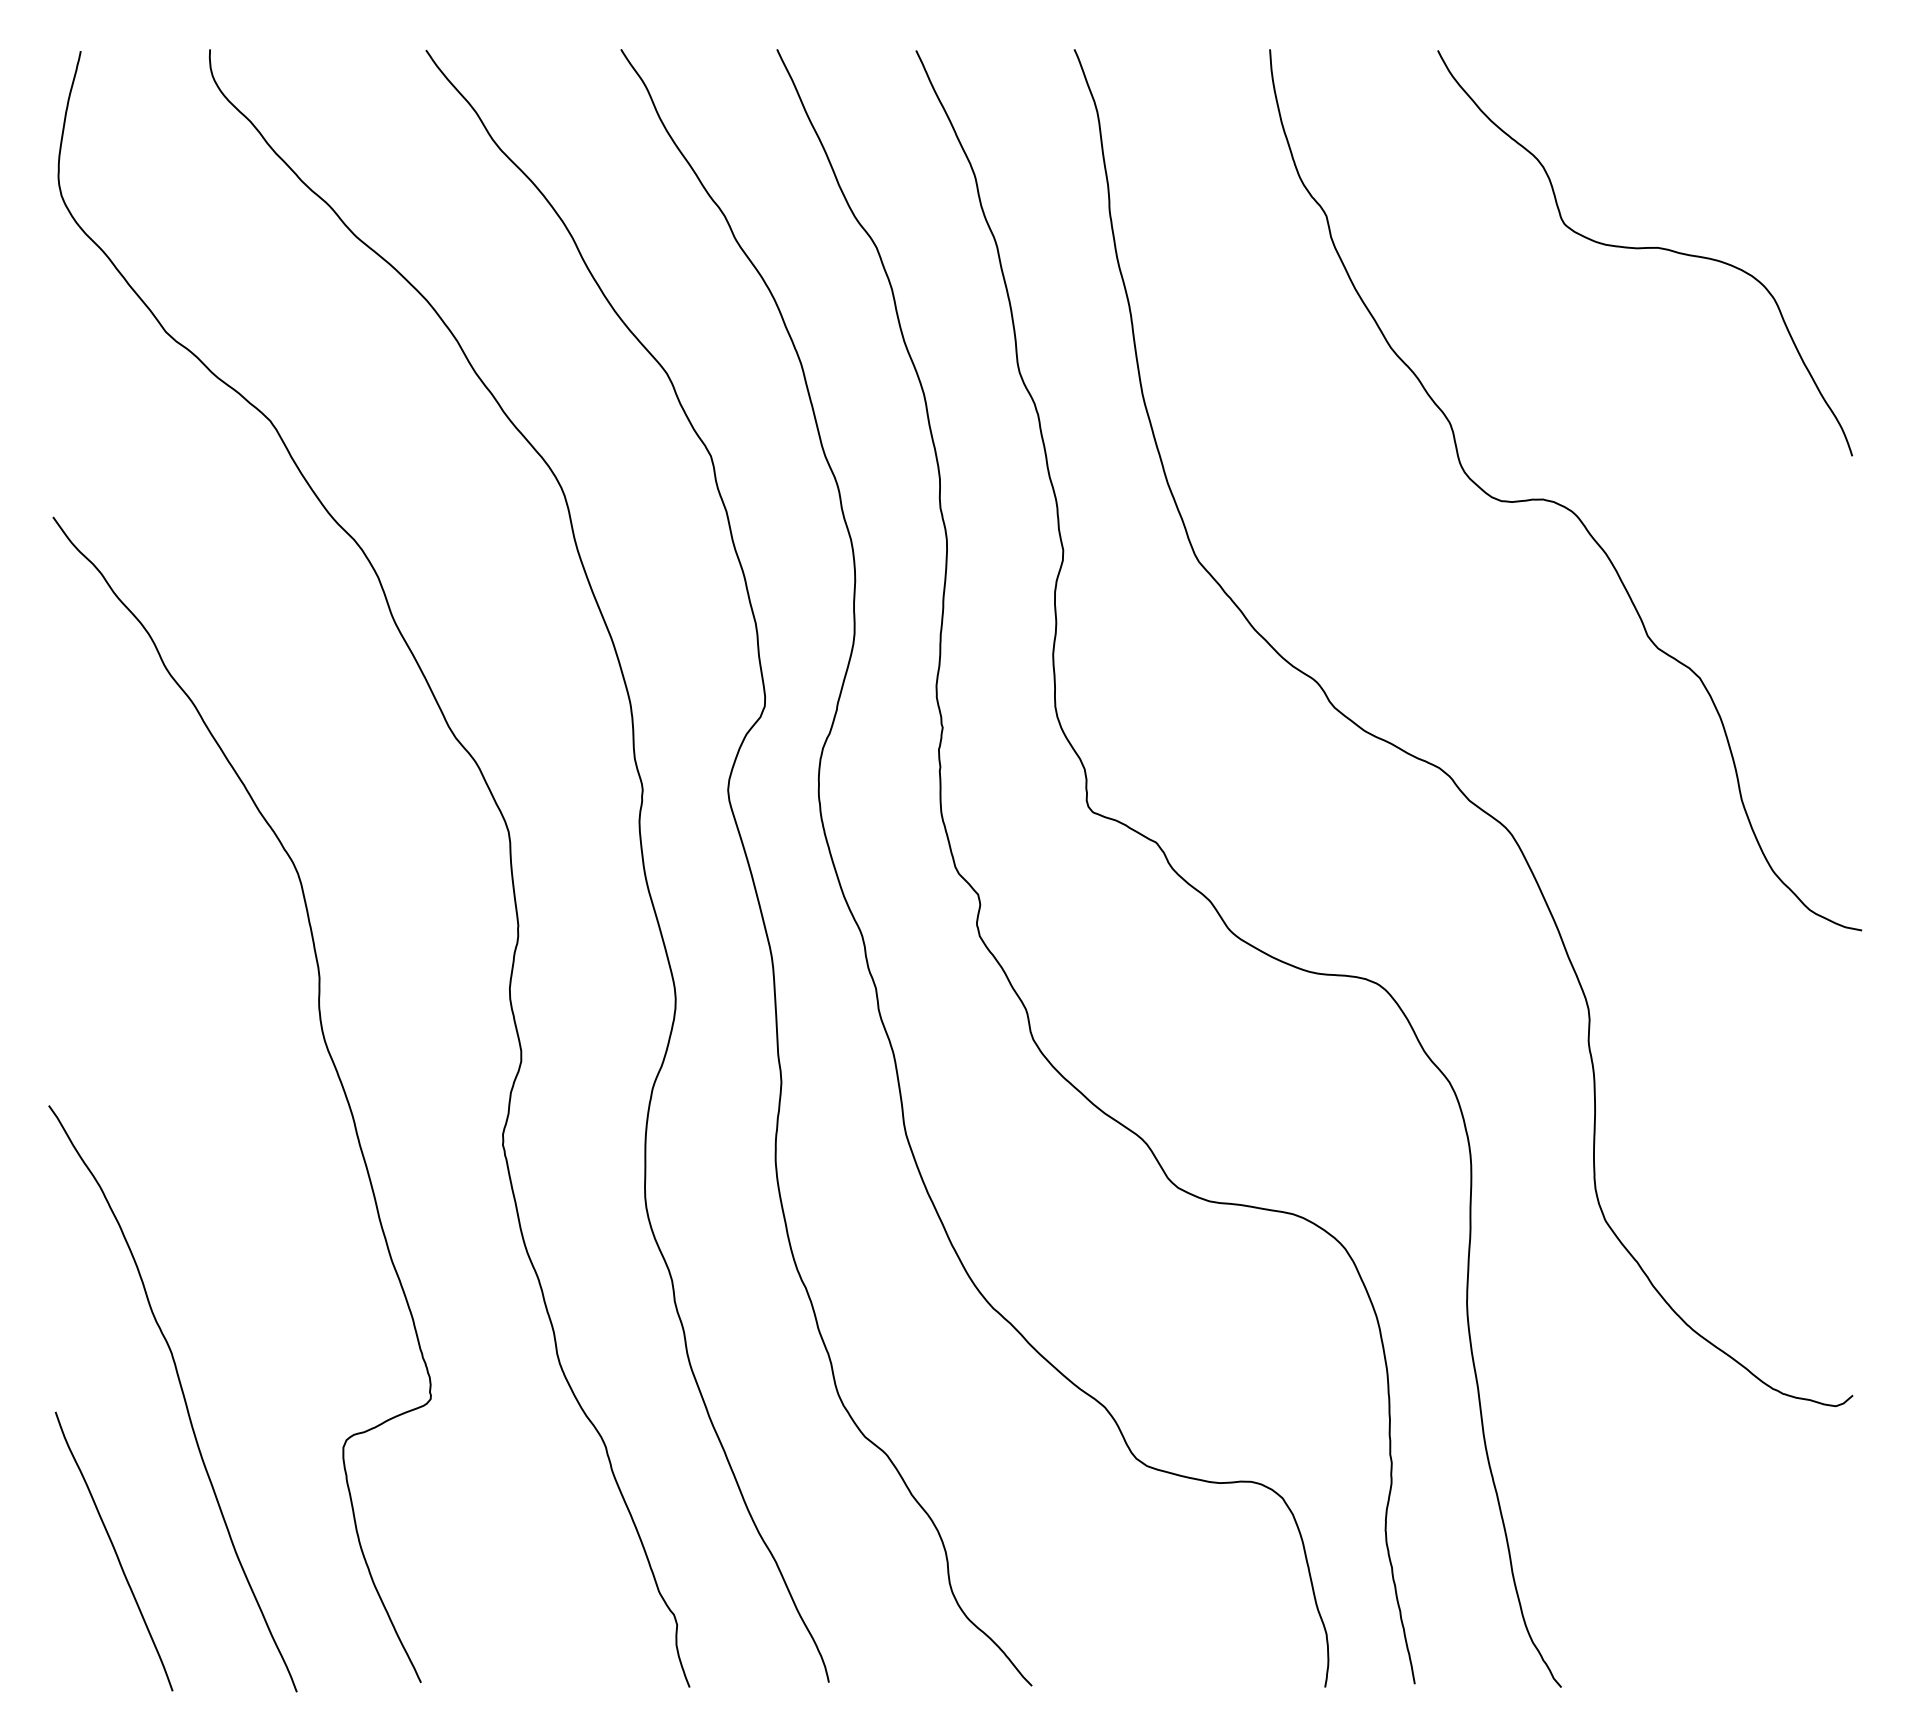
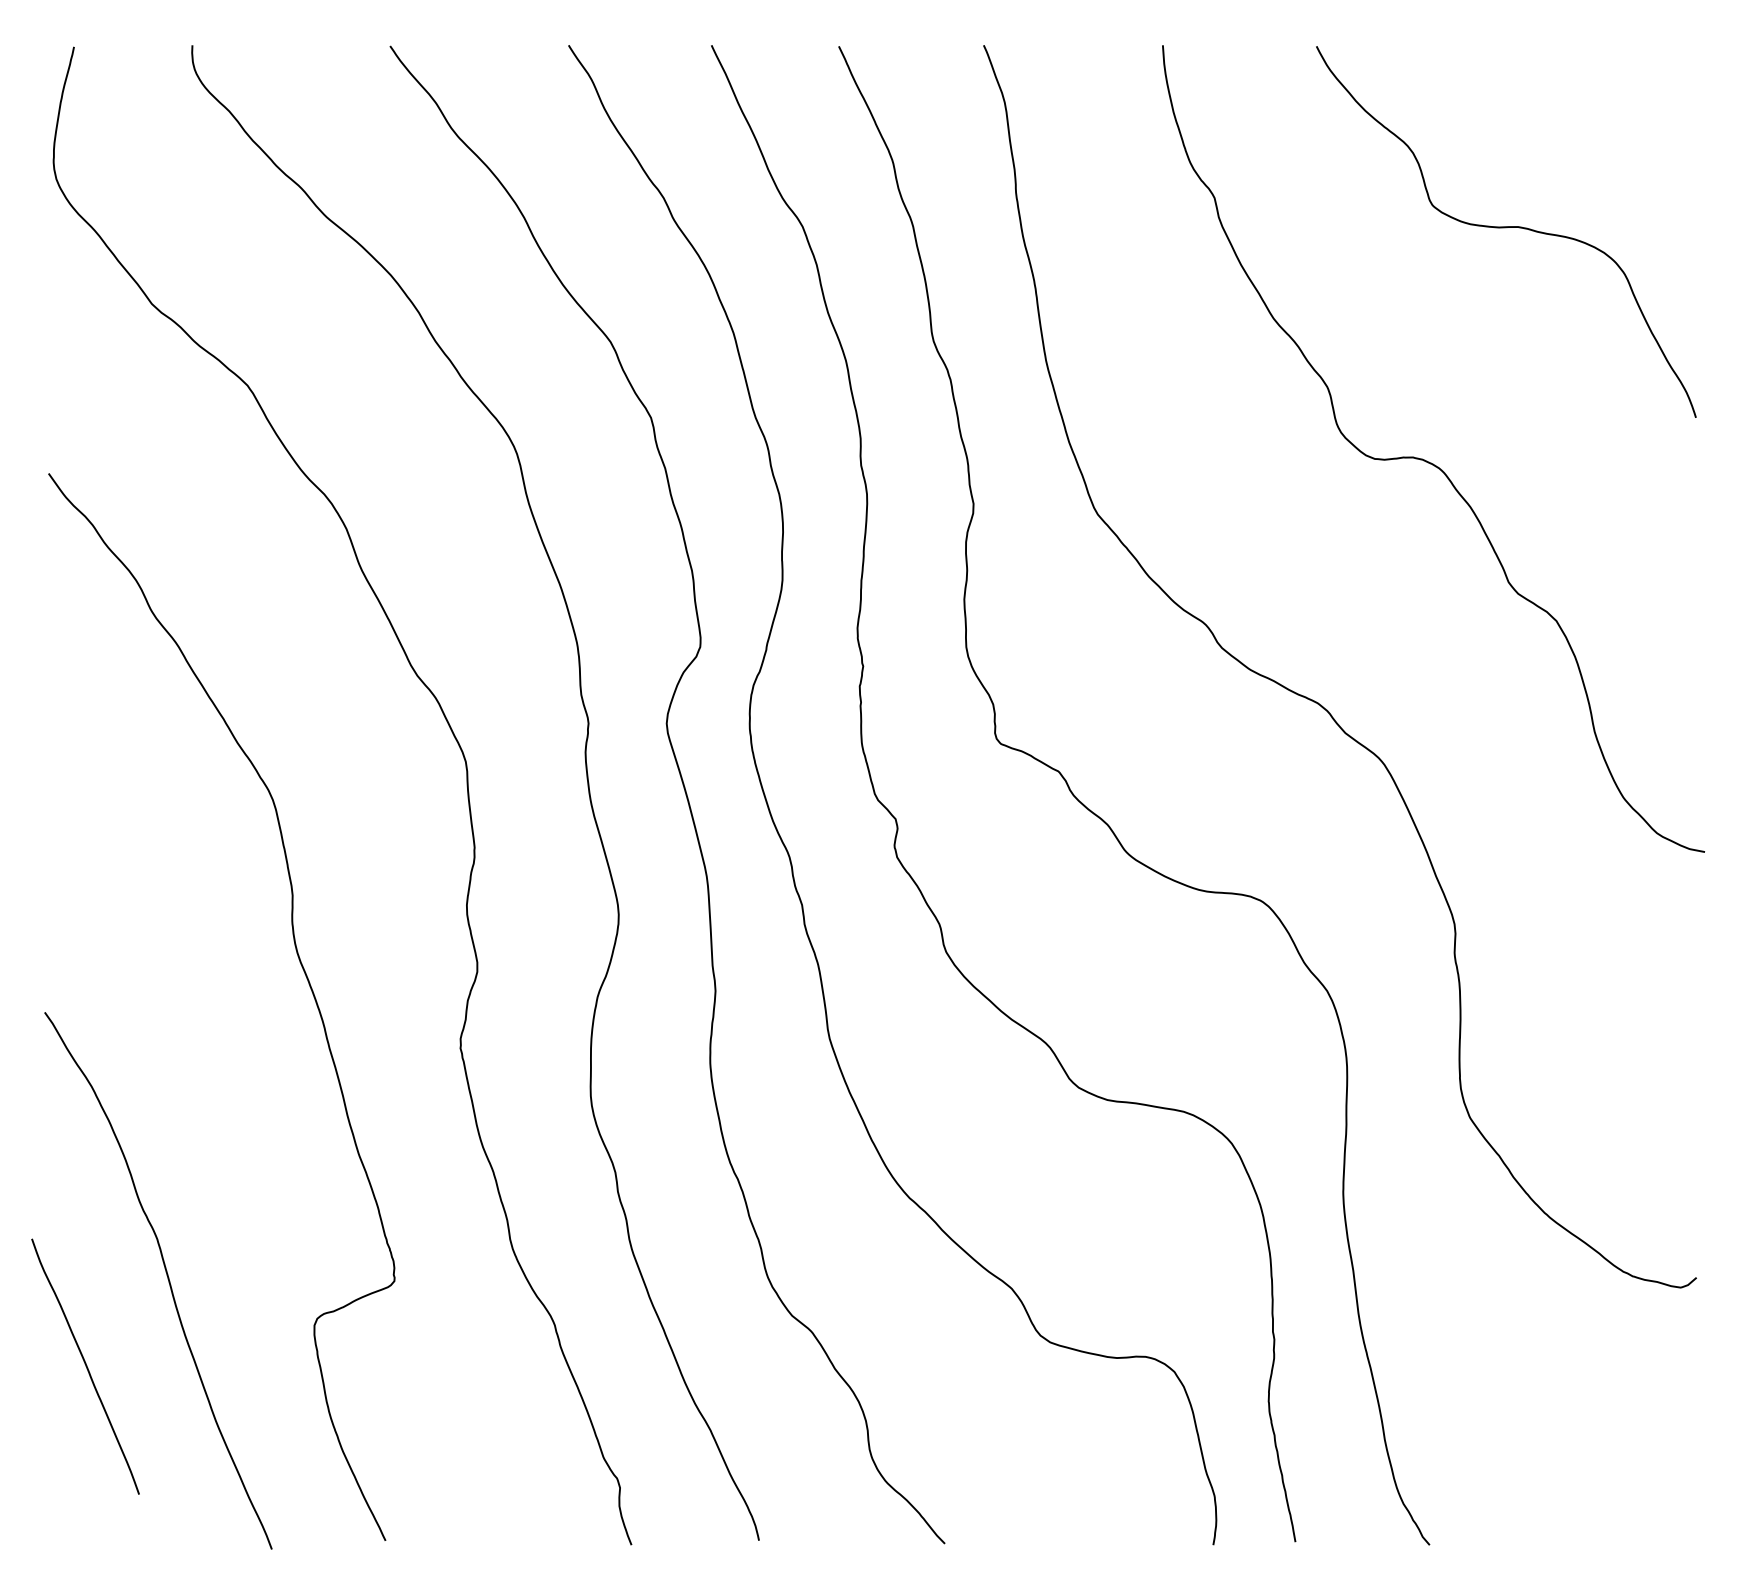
curve: (114, 1551) -> (85, 1366), moved

